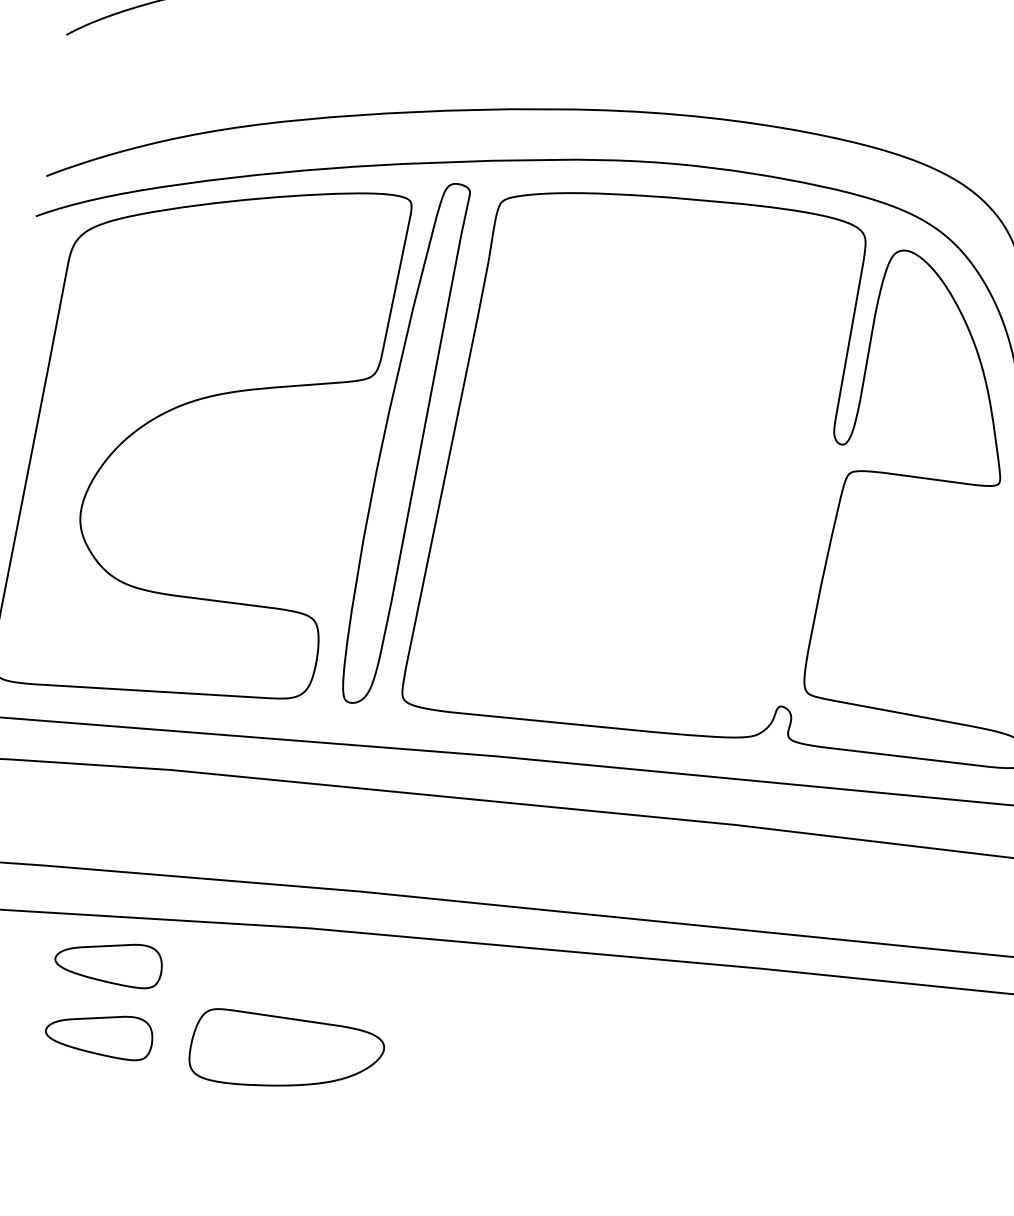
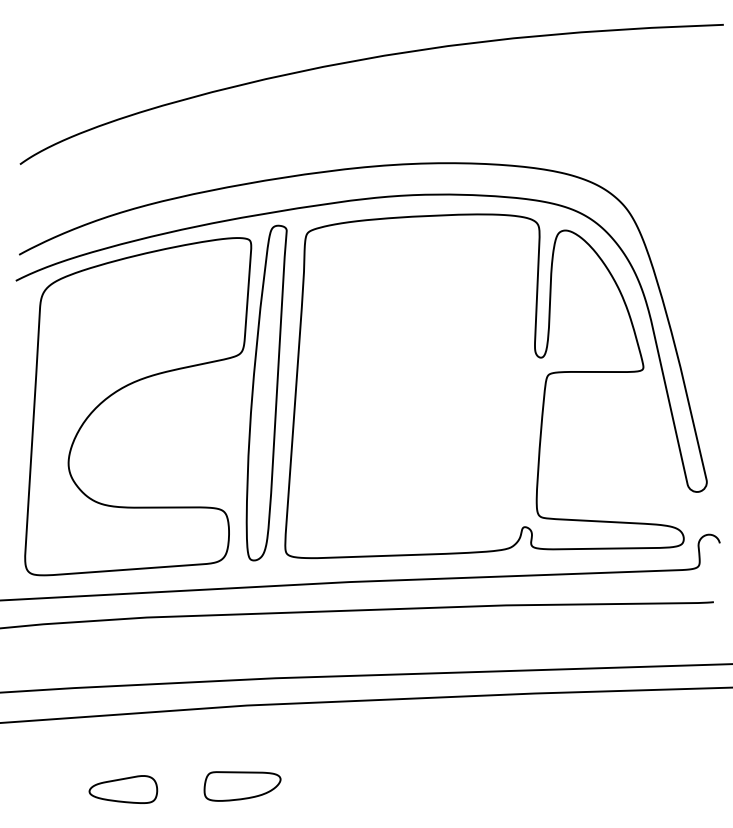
part: (108, 962) -> (123, 743), removed
part: (286, 1054) -> (242, 786), size x0.62

